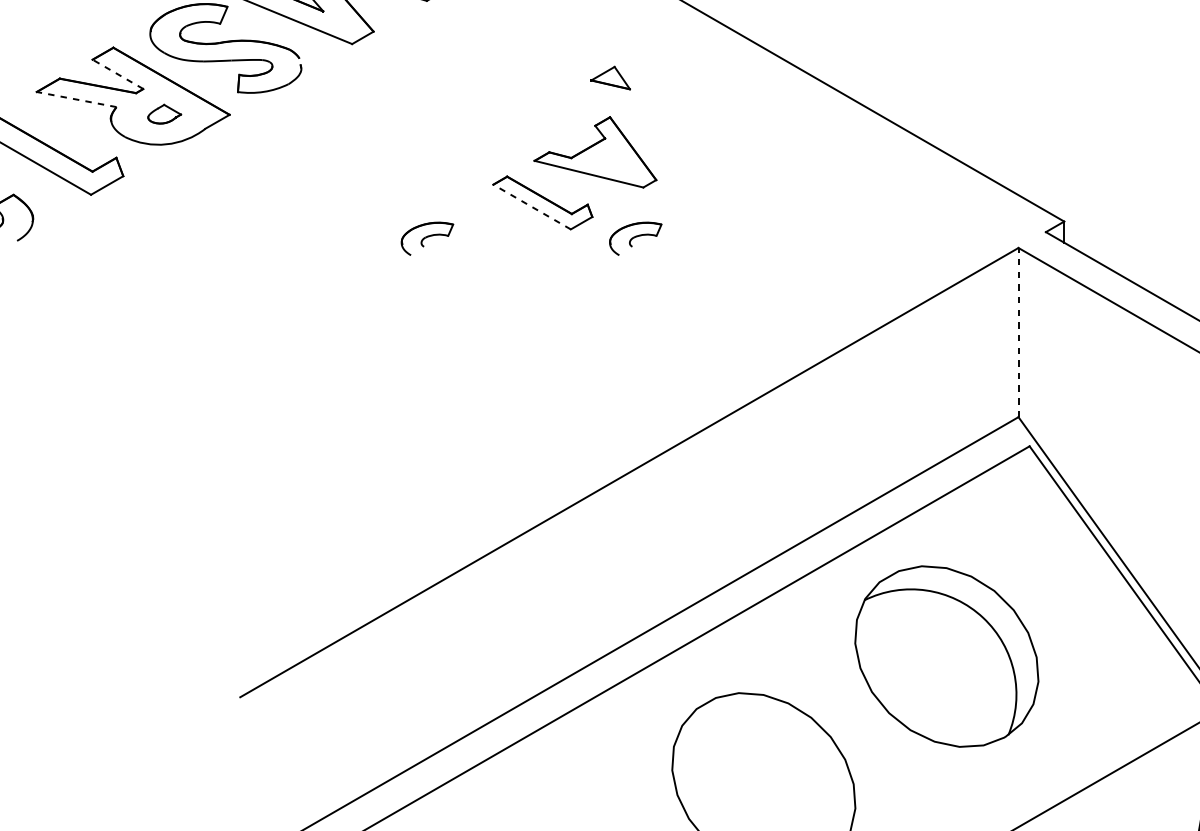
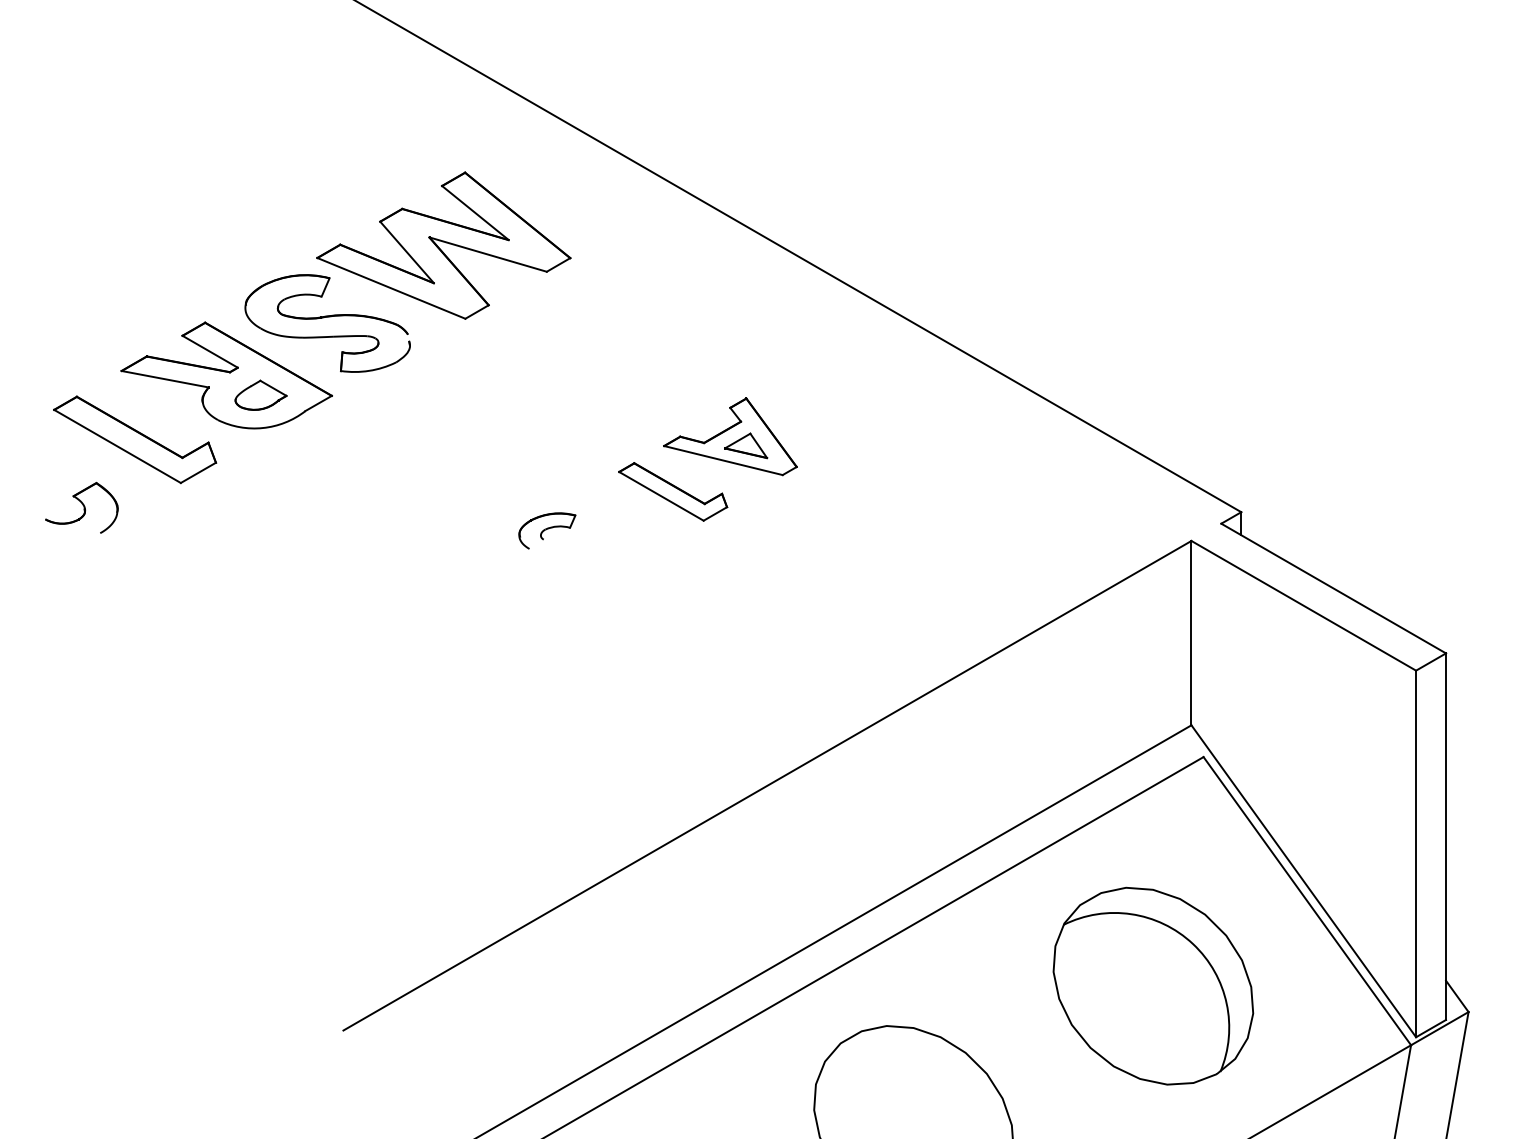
line: (118, 74) -> (210, 351), dashed -> solid
part: (611, 77) -> (746, 445), moved
line: (76, 99) -> (164, 379), dashed -> solid
part: (164, 113) -> (260, 394), size x1.43
line: (532, 207) -> (661, 496), dashed -> solid
part: (635, 238) -> (774, 530), removed
line: (1018, 331) -> (1191, 632), dashed -> solid
part: (946, 655) -> (1153, 985), moved

